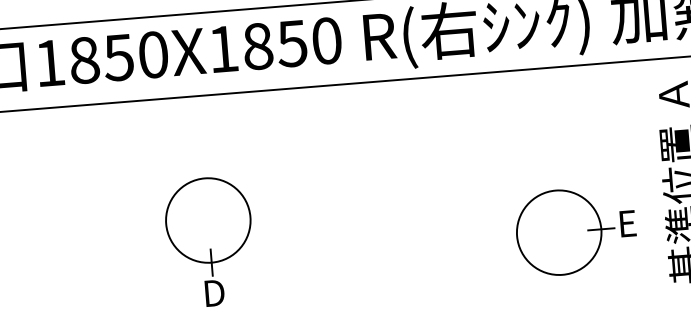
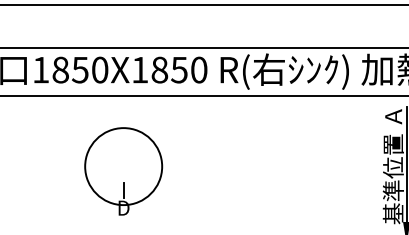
circle: (207, 220) -> (123, 166), size x1.6
part: (575, 231) -> (331, 189), removed

